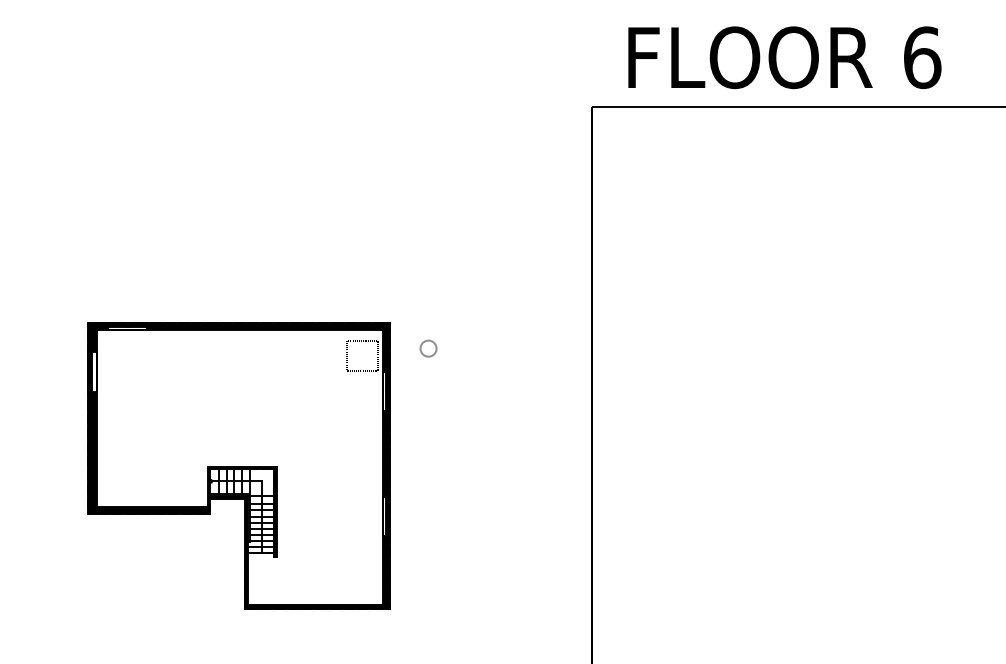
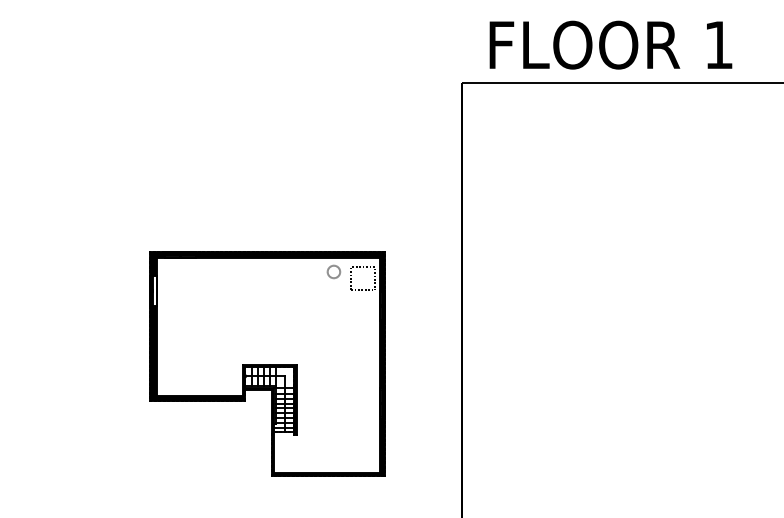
text: (922, 57) -> (719, 44), 6 -> 1
part: (238, 465) -> (266, 363), moved

